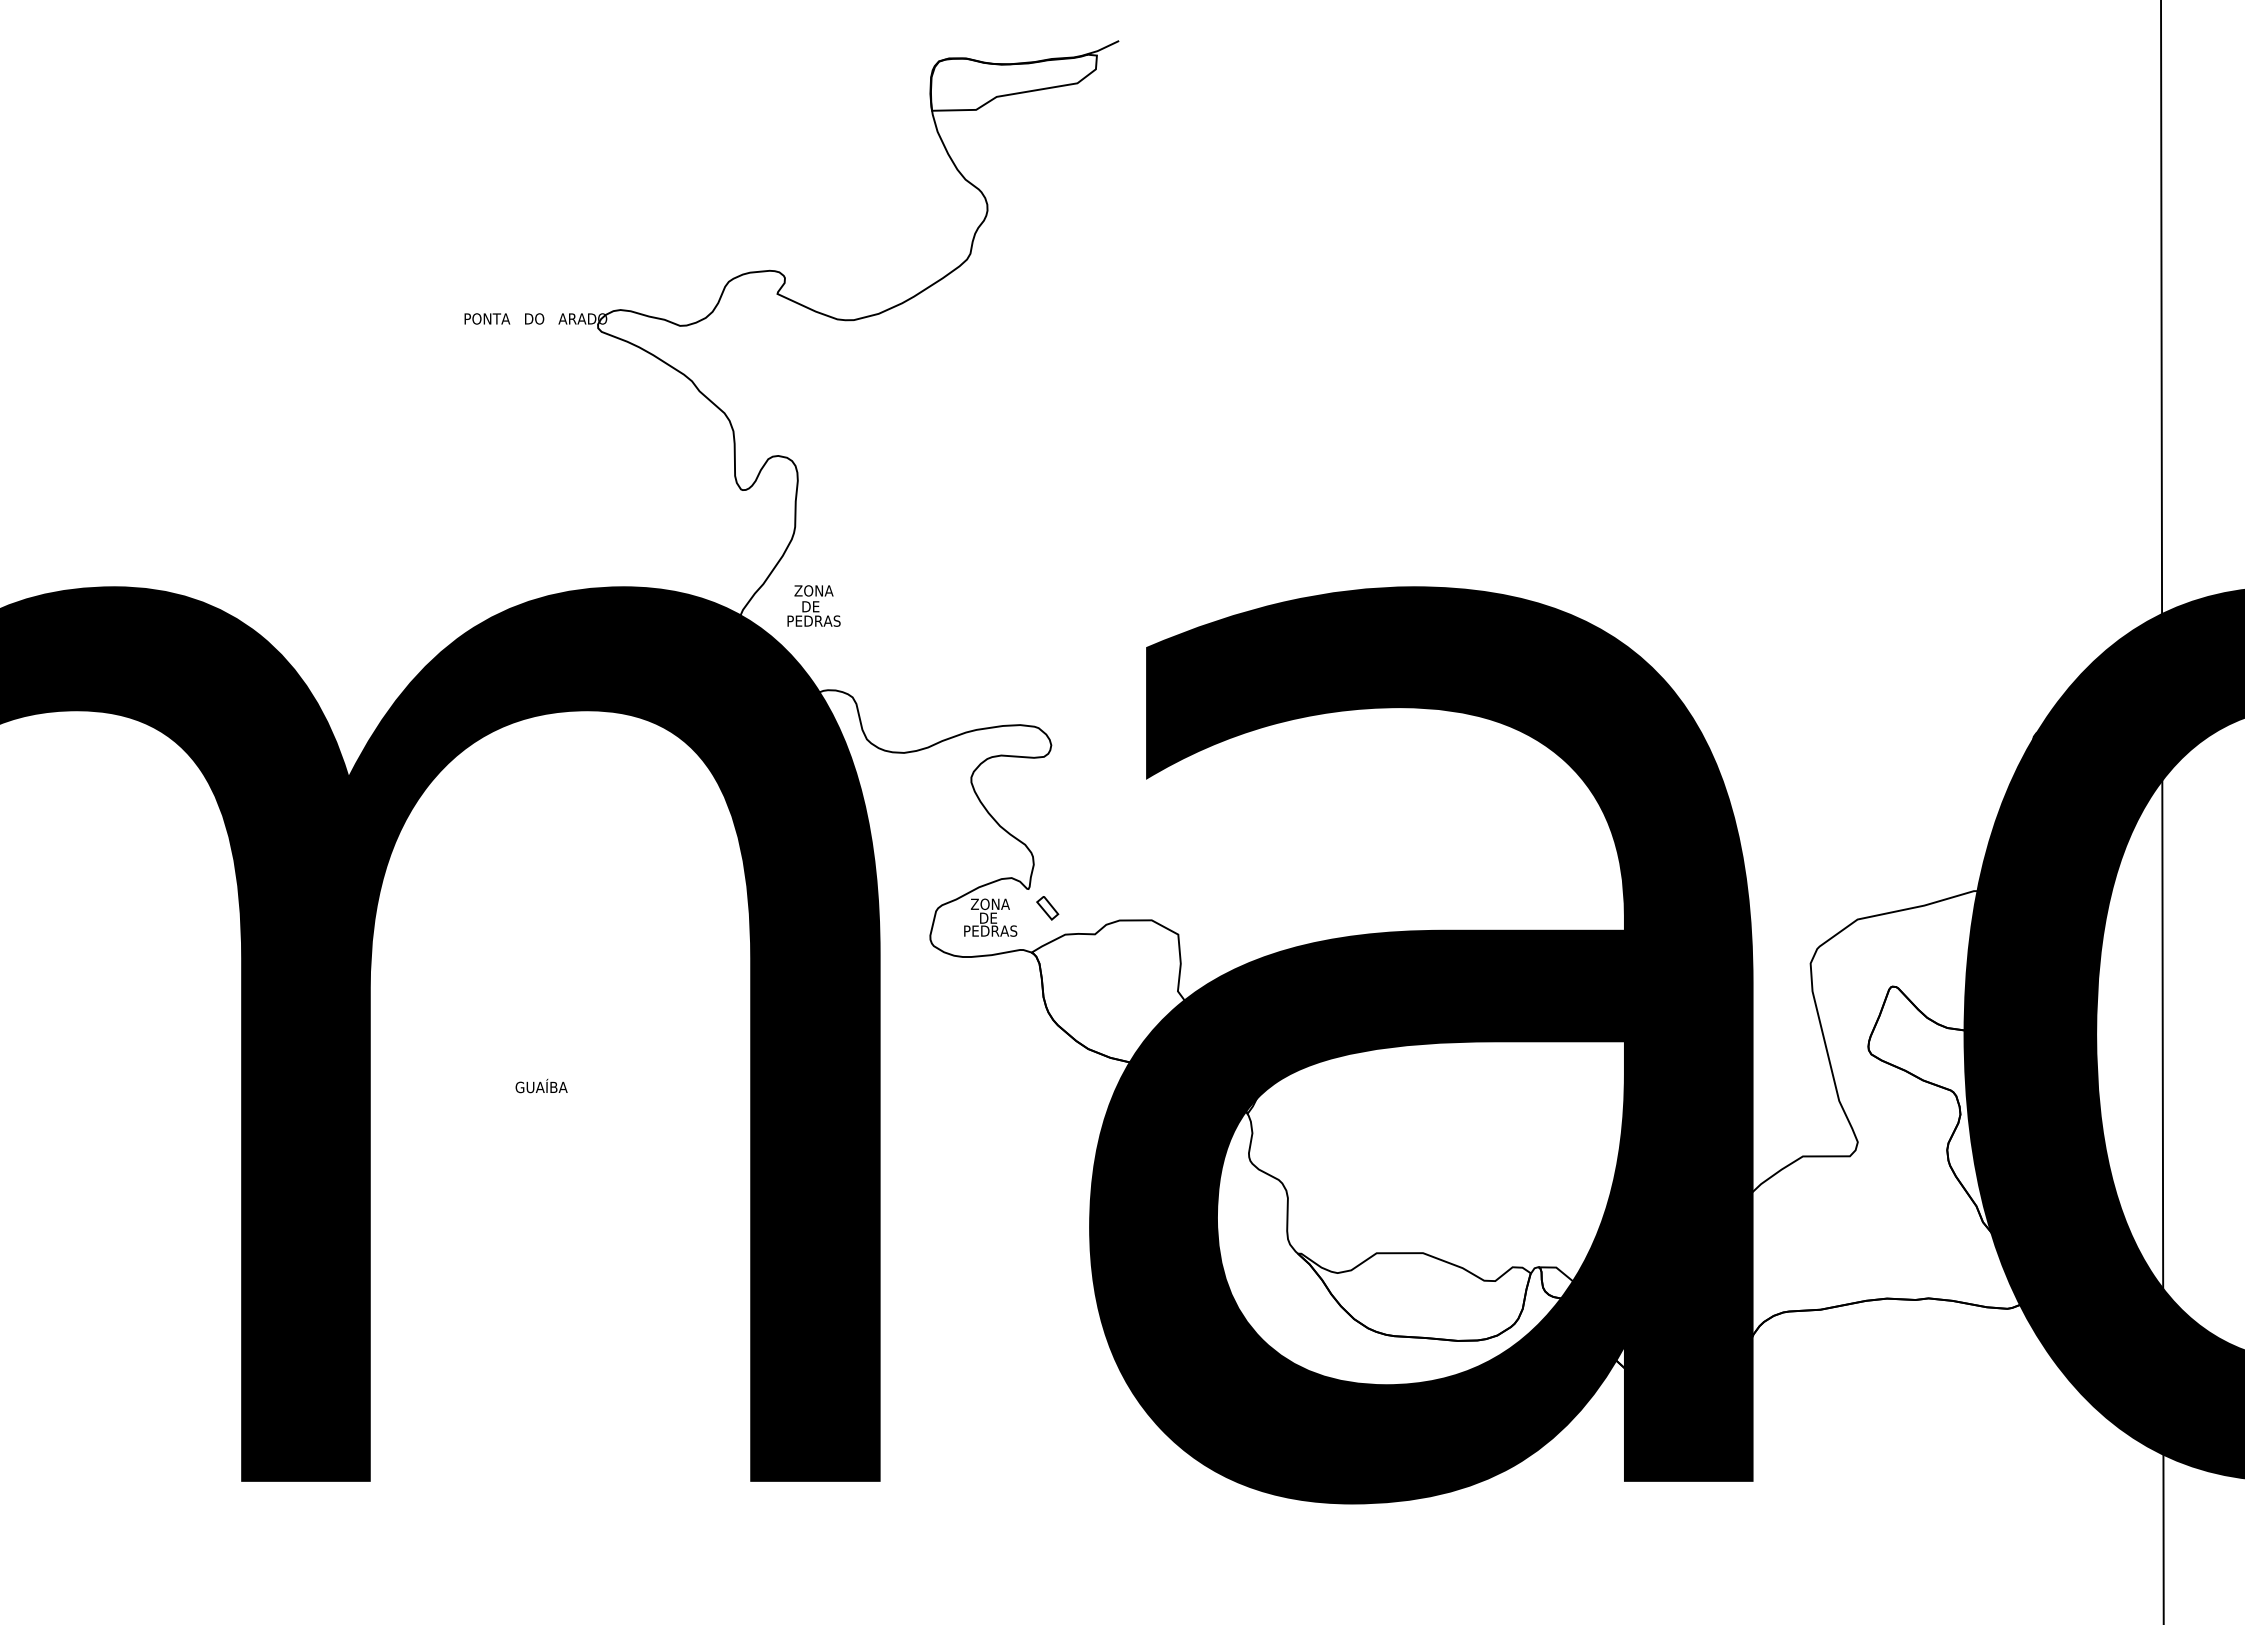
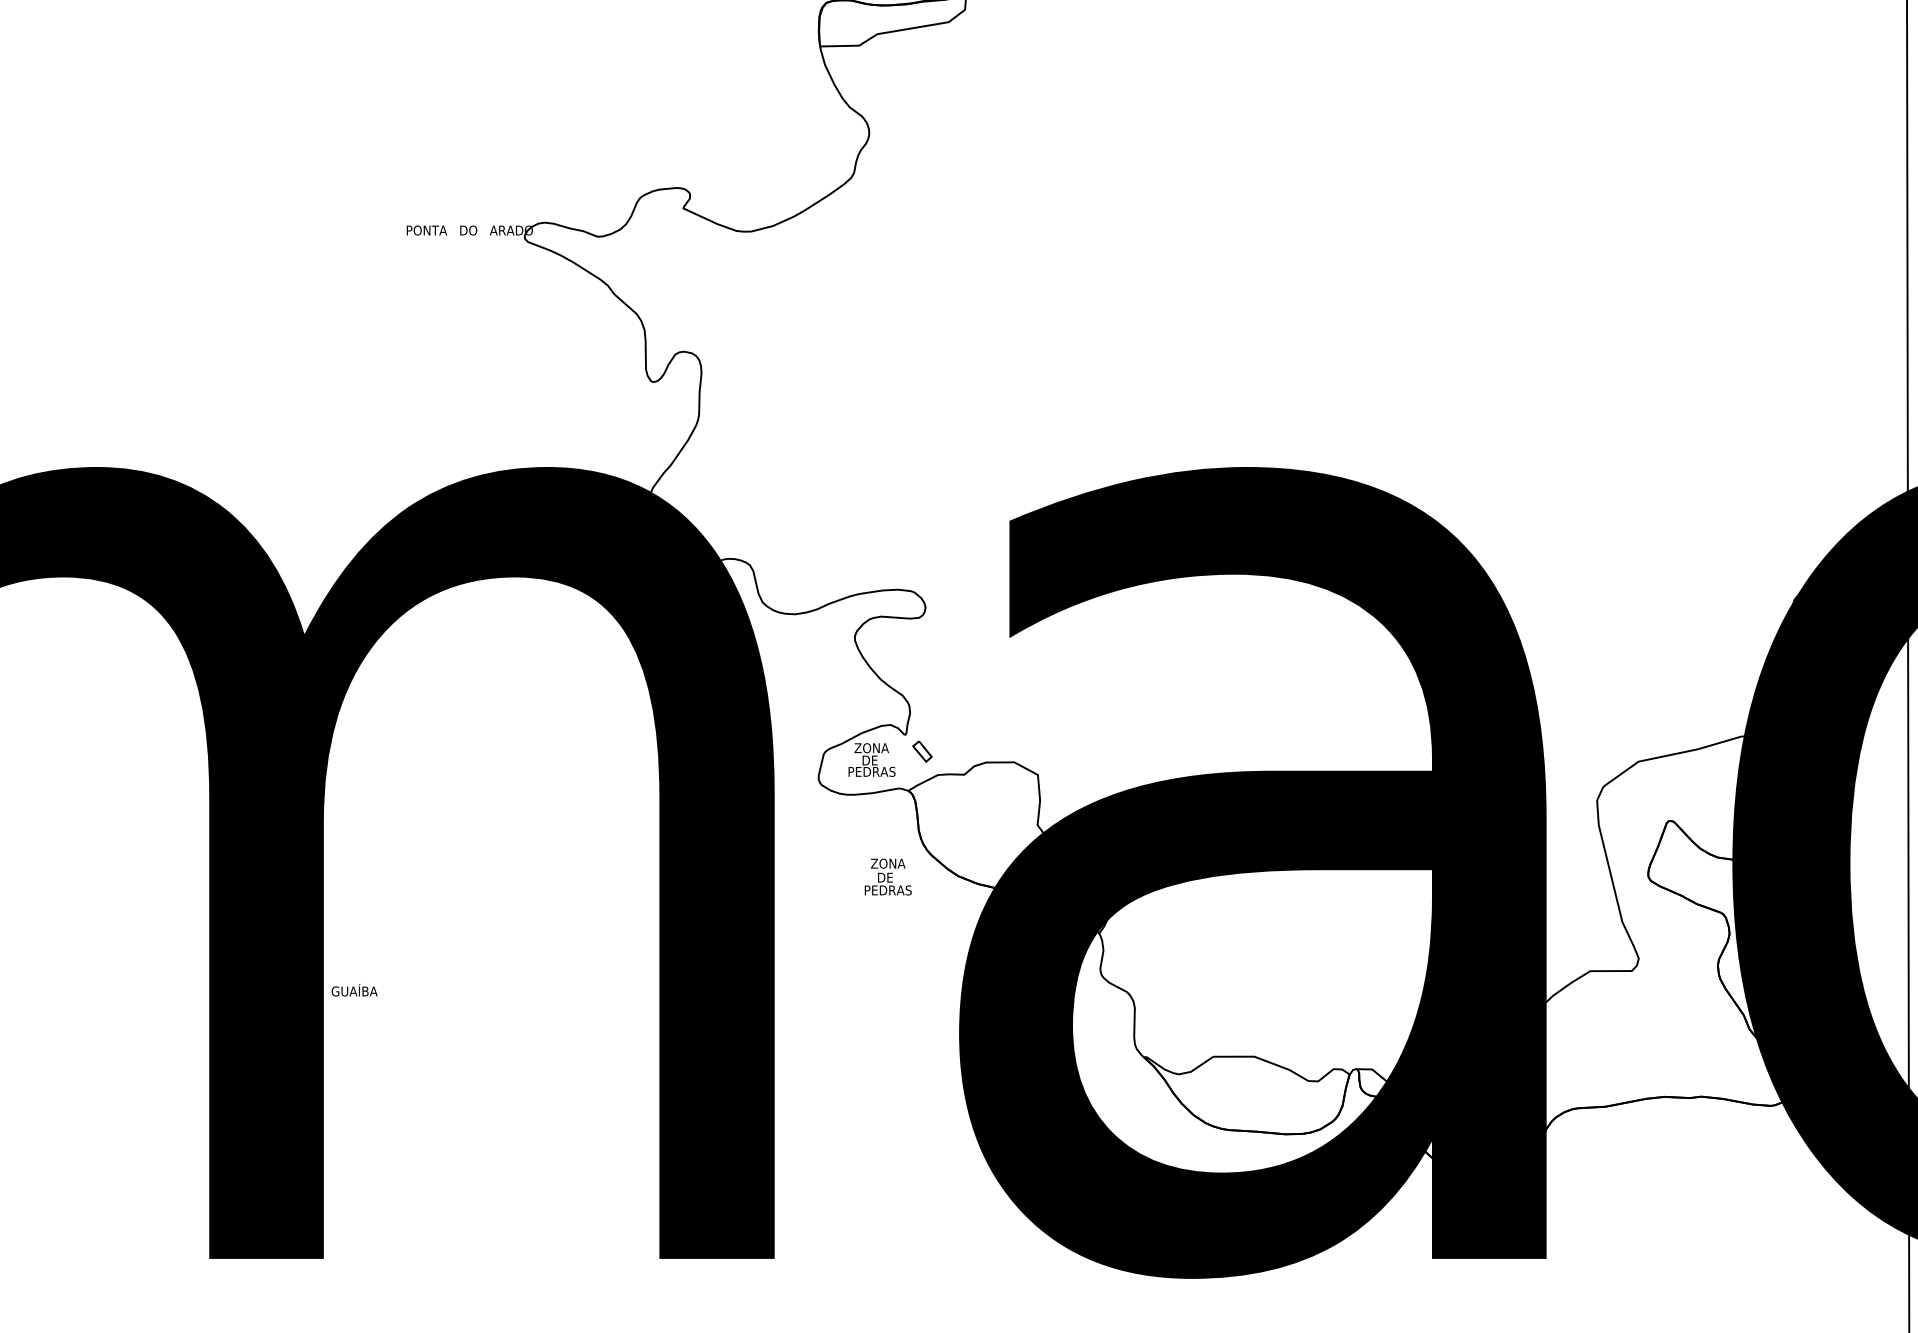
text: (813, 605) -> (887, 876), moved
text: (541, 1086) -> (354, 990), moved

